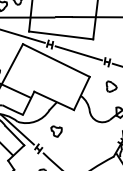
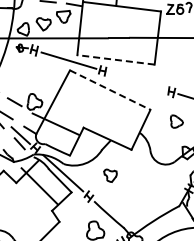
line: (61, 35) -> (116, 59), solid -> dashed
line: (78, 53) -> (137, 81), removed
line: (56, 60) -> (110, 90), solid -> dashed

